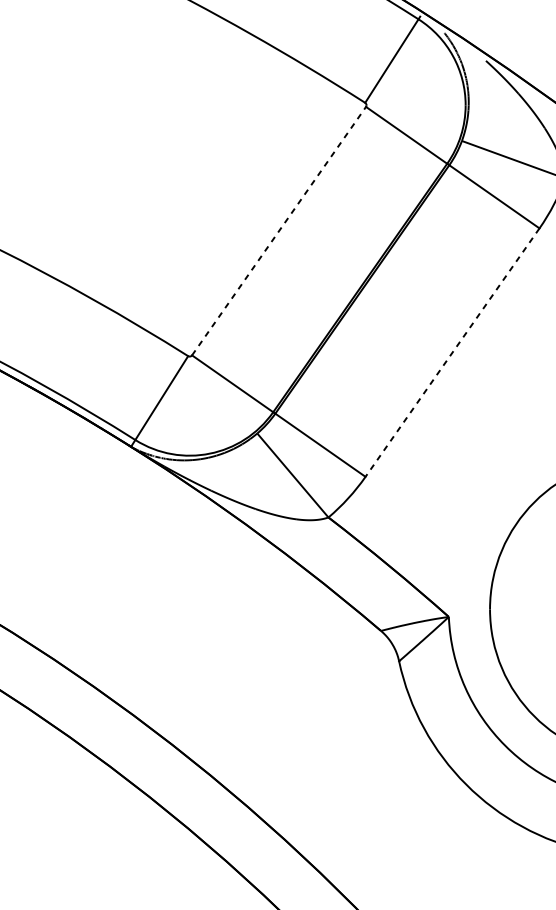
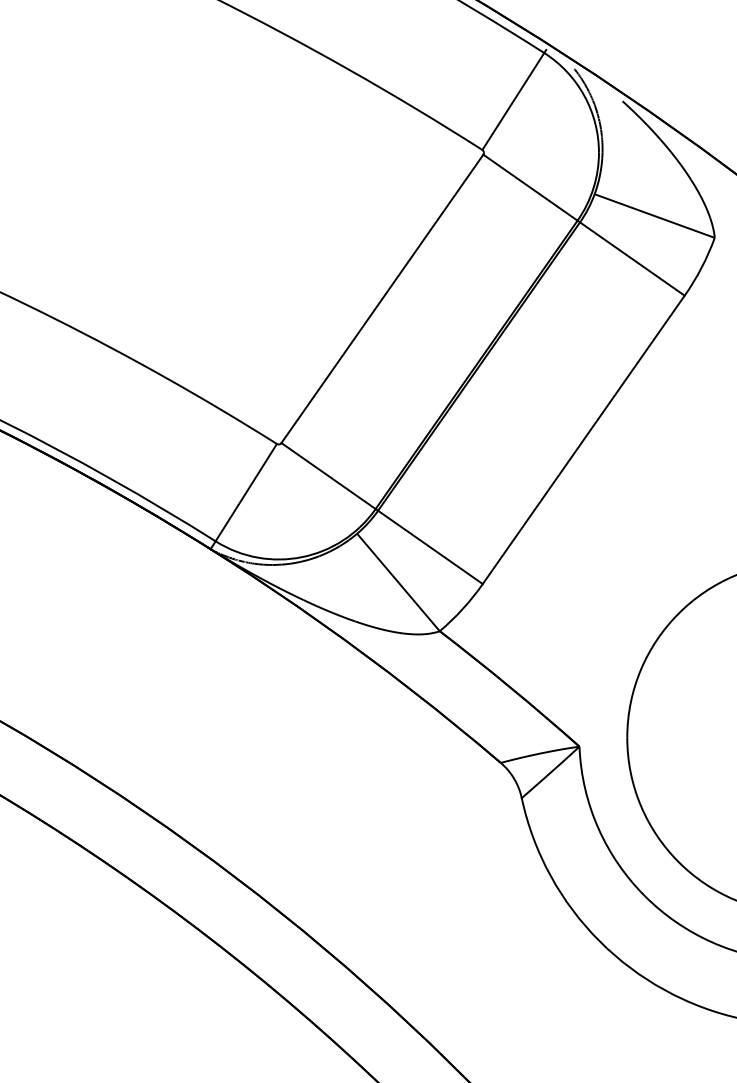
line: (279, 230) -> (382, 298), dashed -> solid
line: (452, 353) -> (583, 440), dashed -> solid

